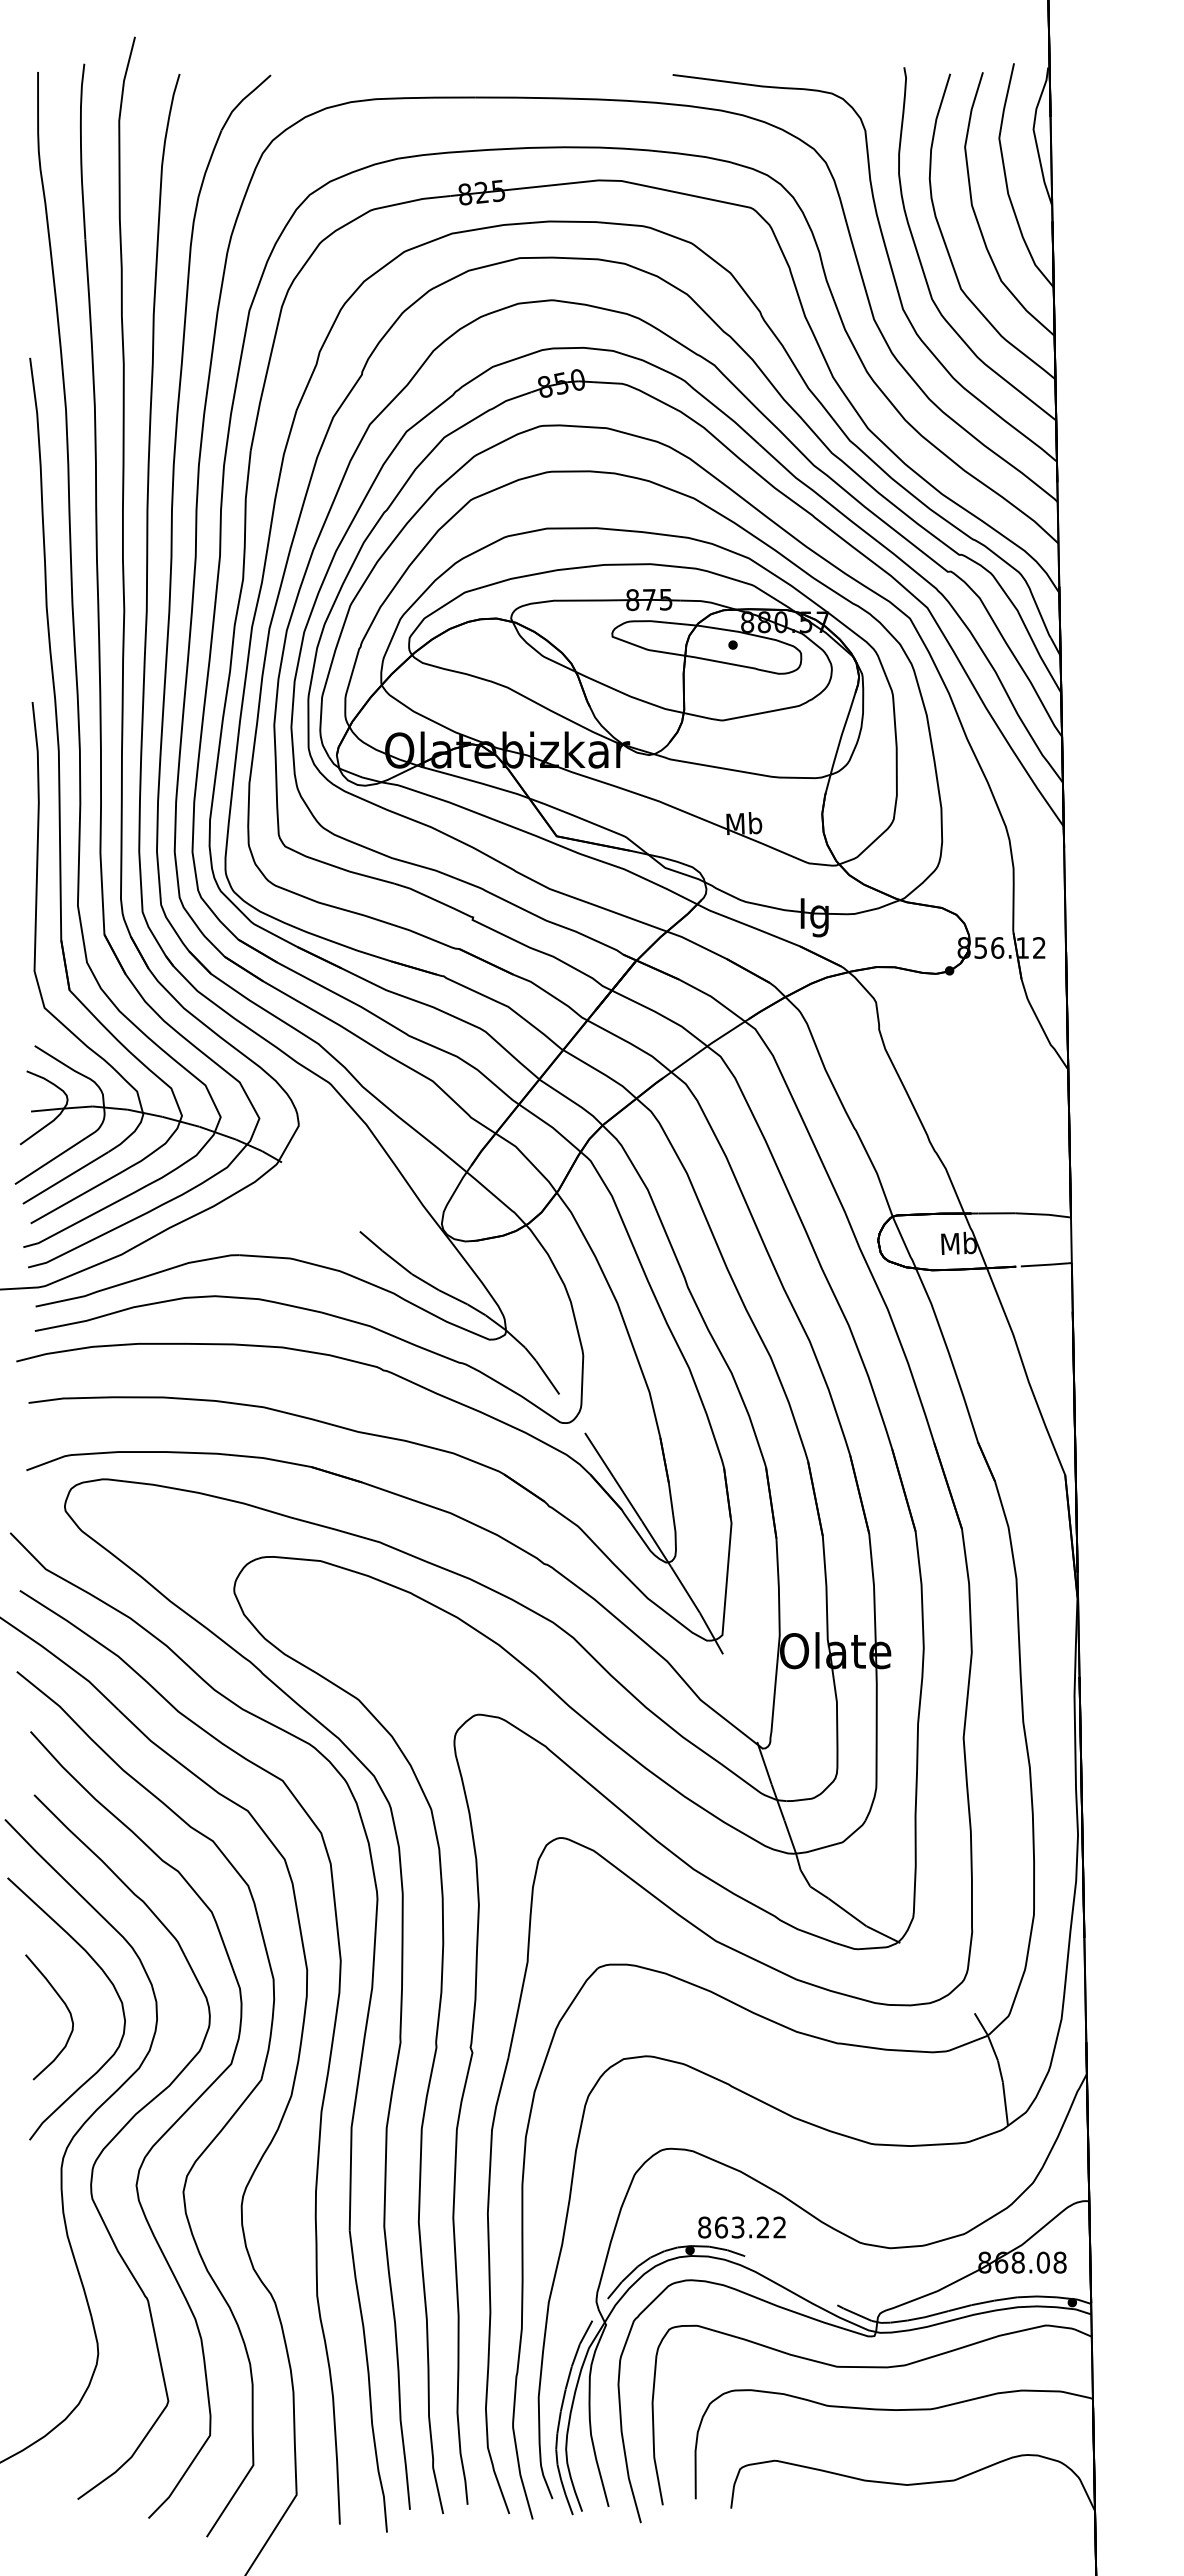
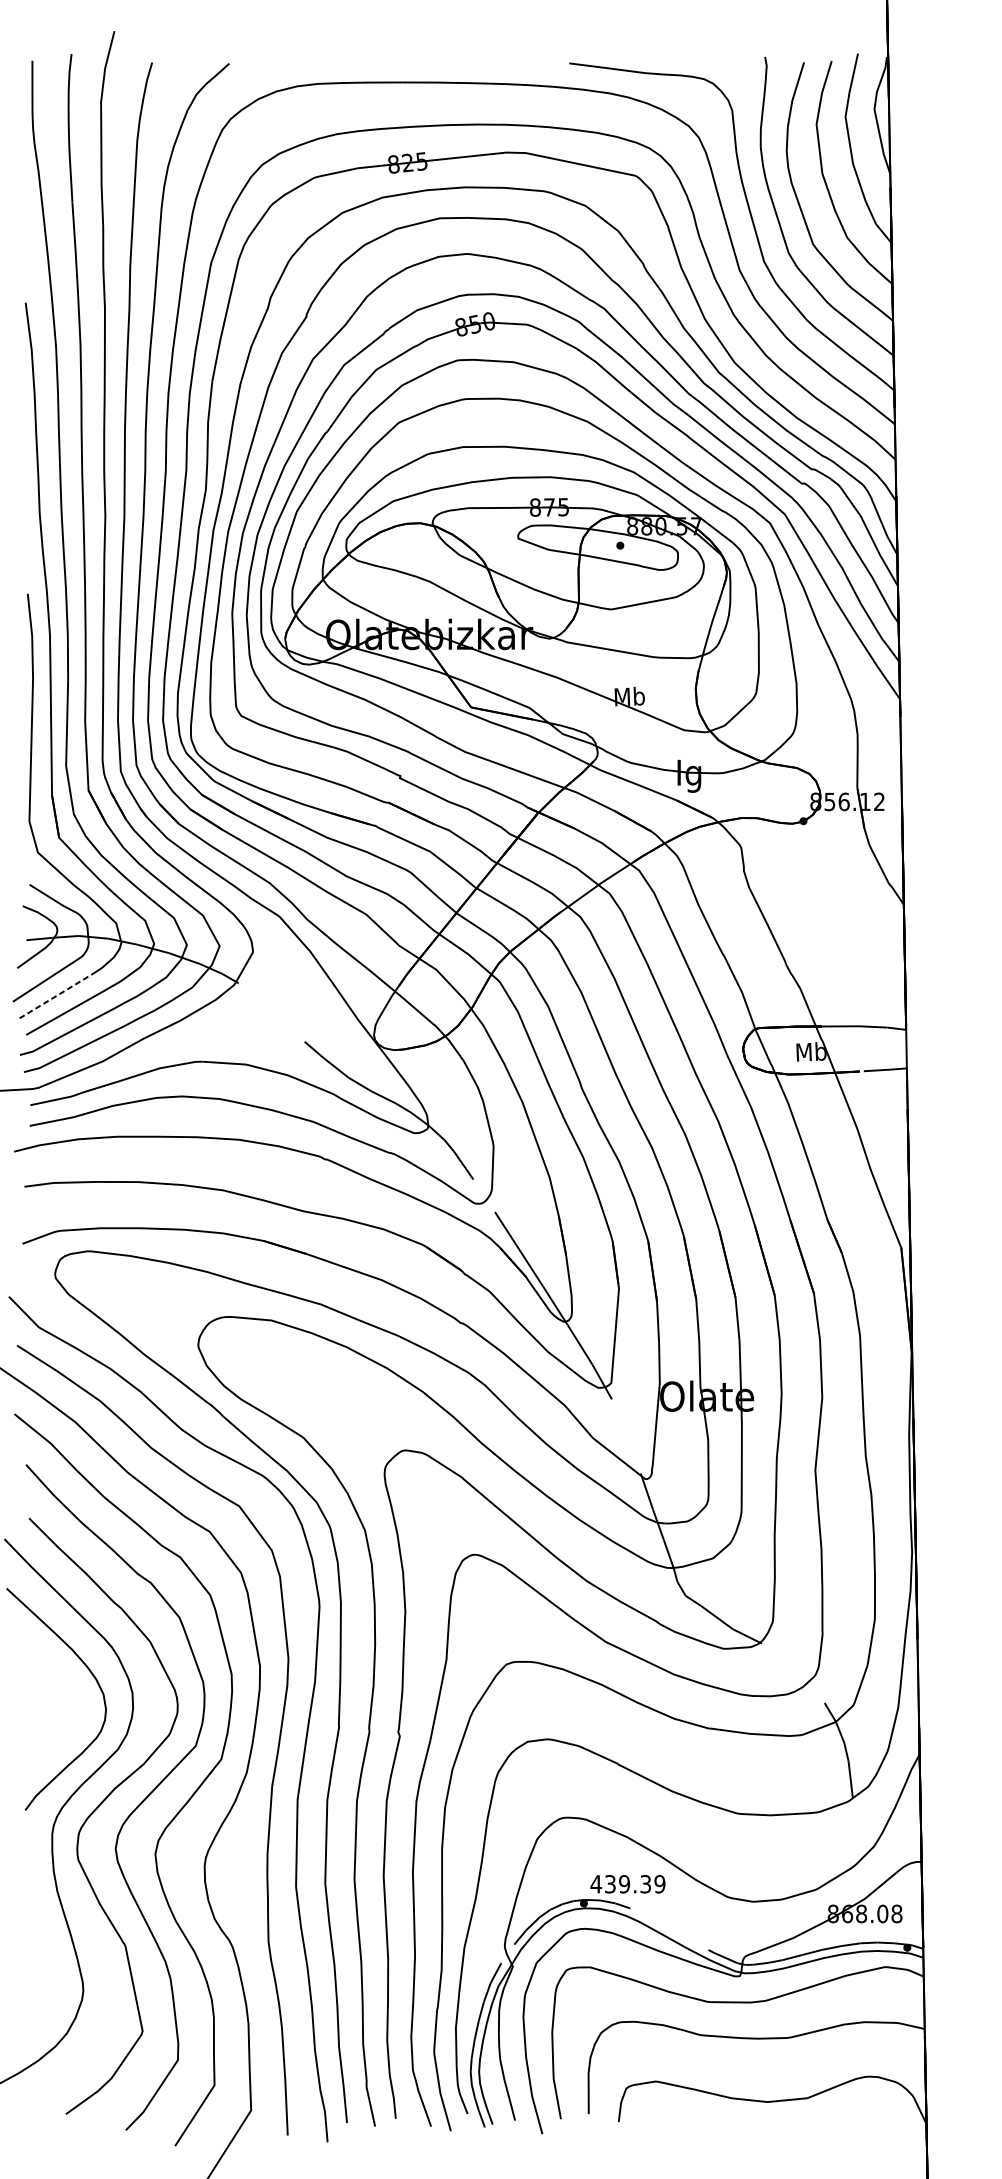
line: (66, 1177) -> (56, 996), solid -> dashed
curve: (66, 2008) -> (56, 1698), removed
text: (741, 2227) -> (627, 1884), 863.22 -> 439.39

